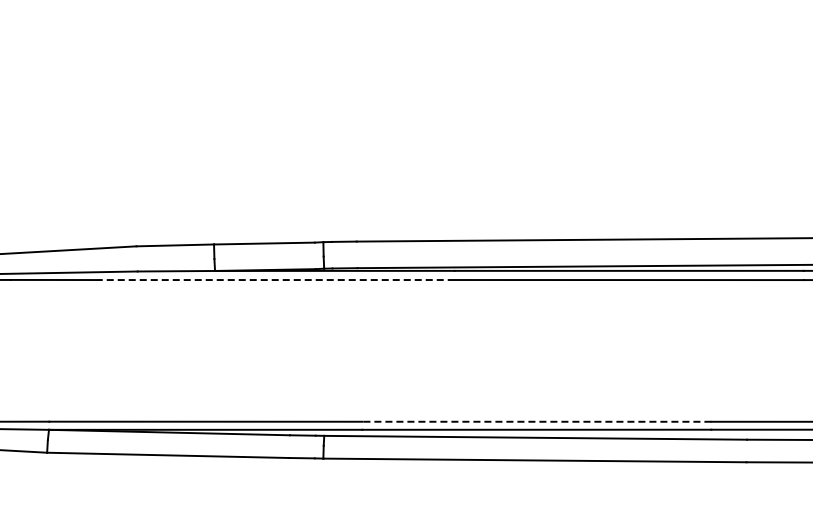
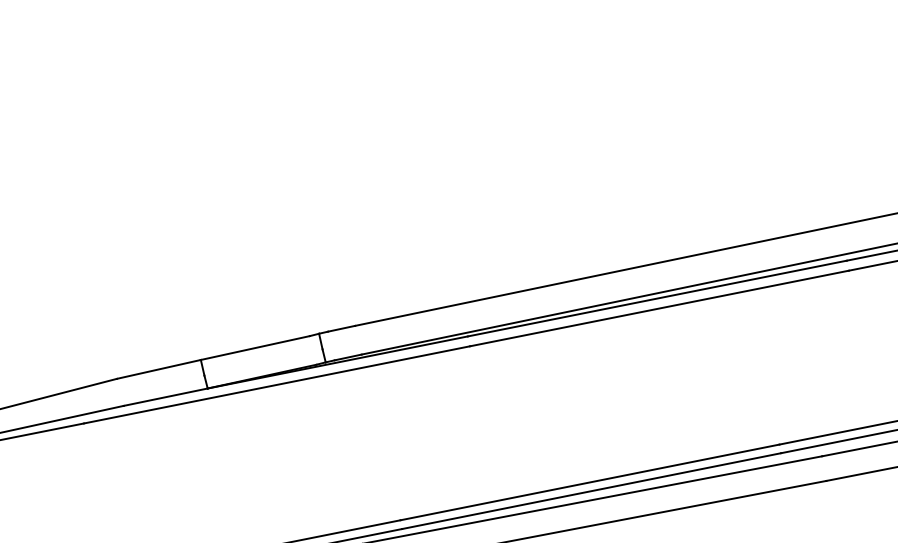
line: (277, 280) -> (277, 385), dashed -> solid
line: (536, 421) -> (589, 482), dashed -> solid

